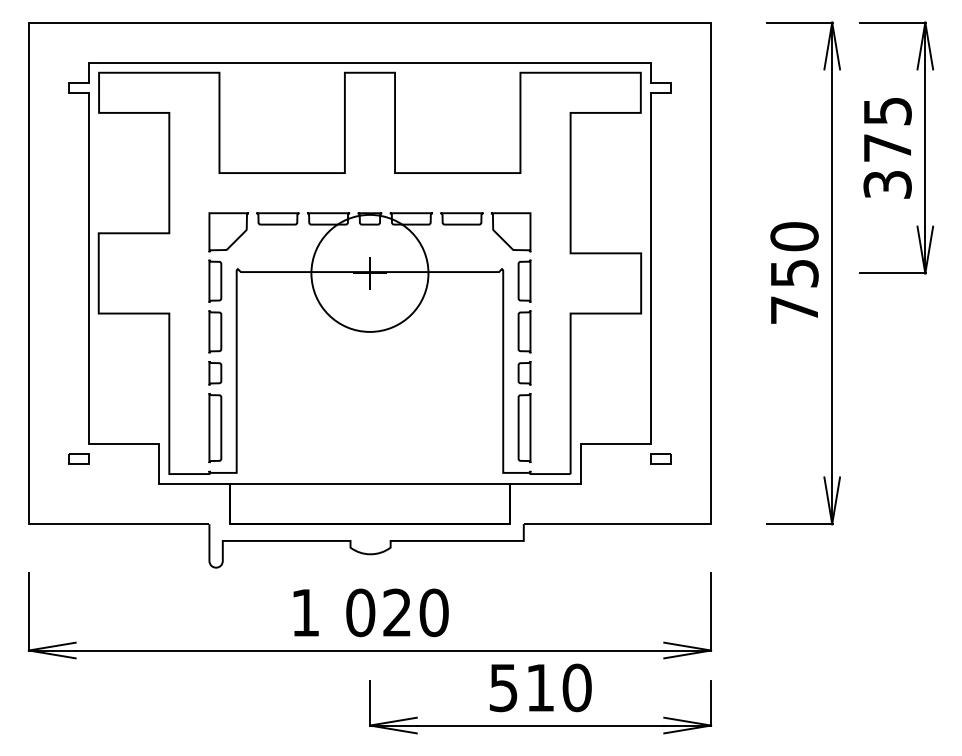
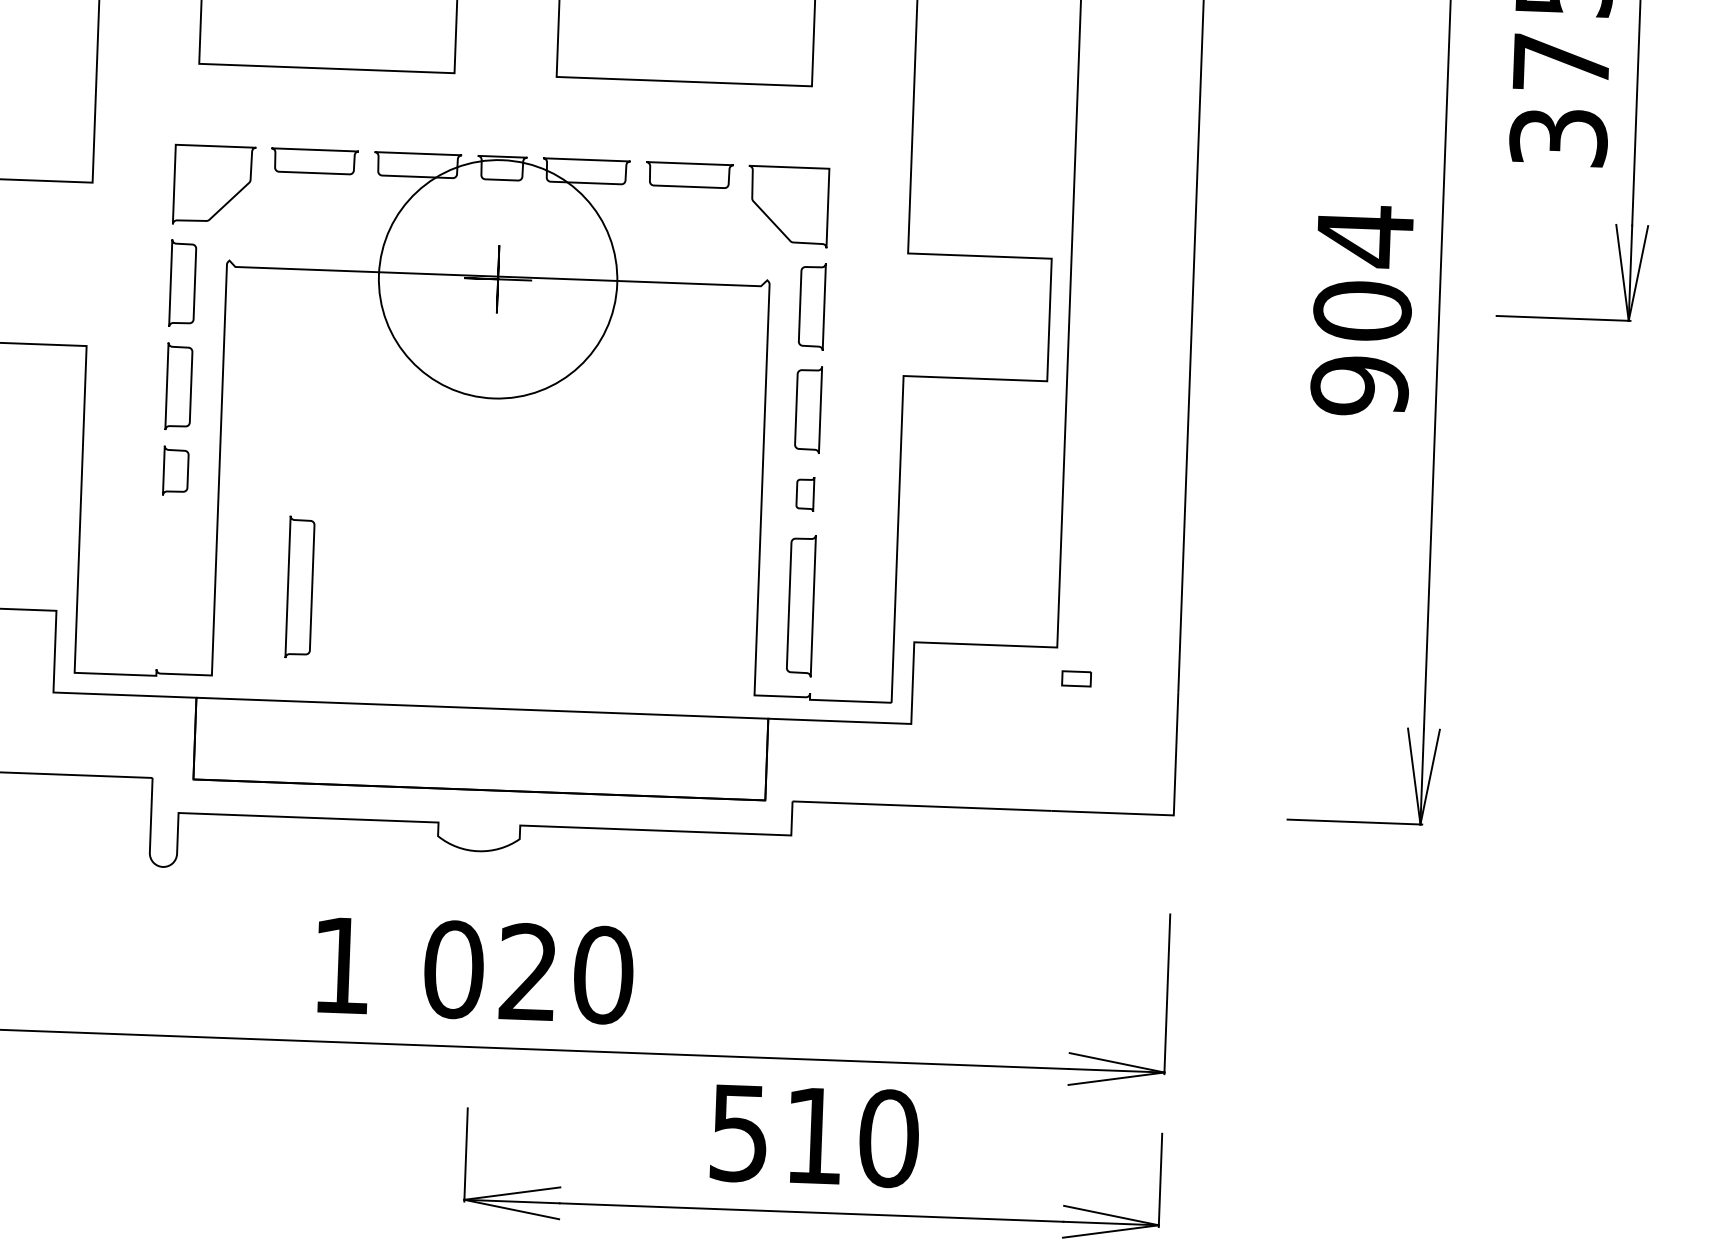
text: (794, 272) -> (1362, 309), 750 -> 904
part: (524, 373) -> (805, 494), size x0.7
part: (215, 427) -> (300, 586), moved
part: (660, 458) -> (1075, 677), size x0.7

